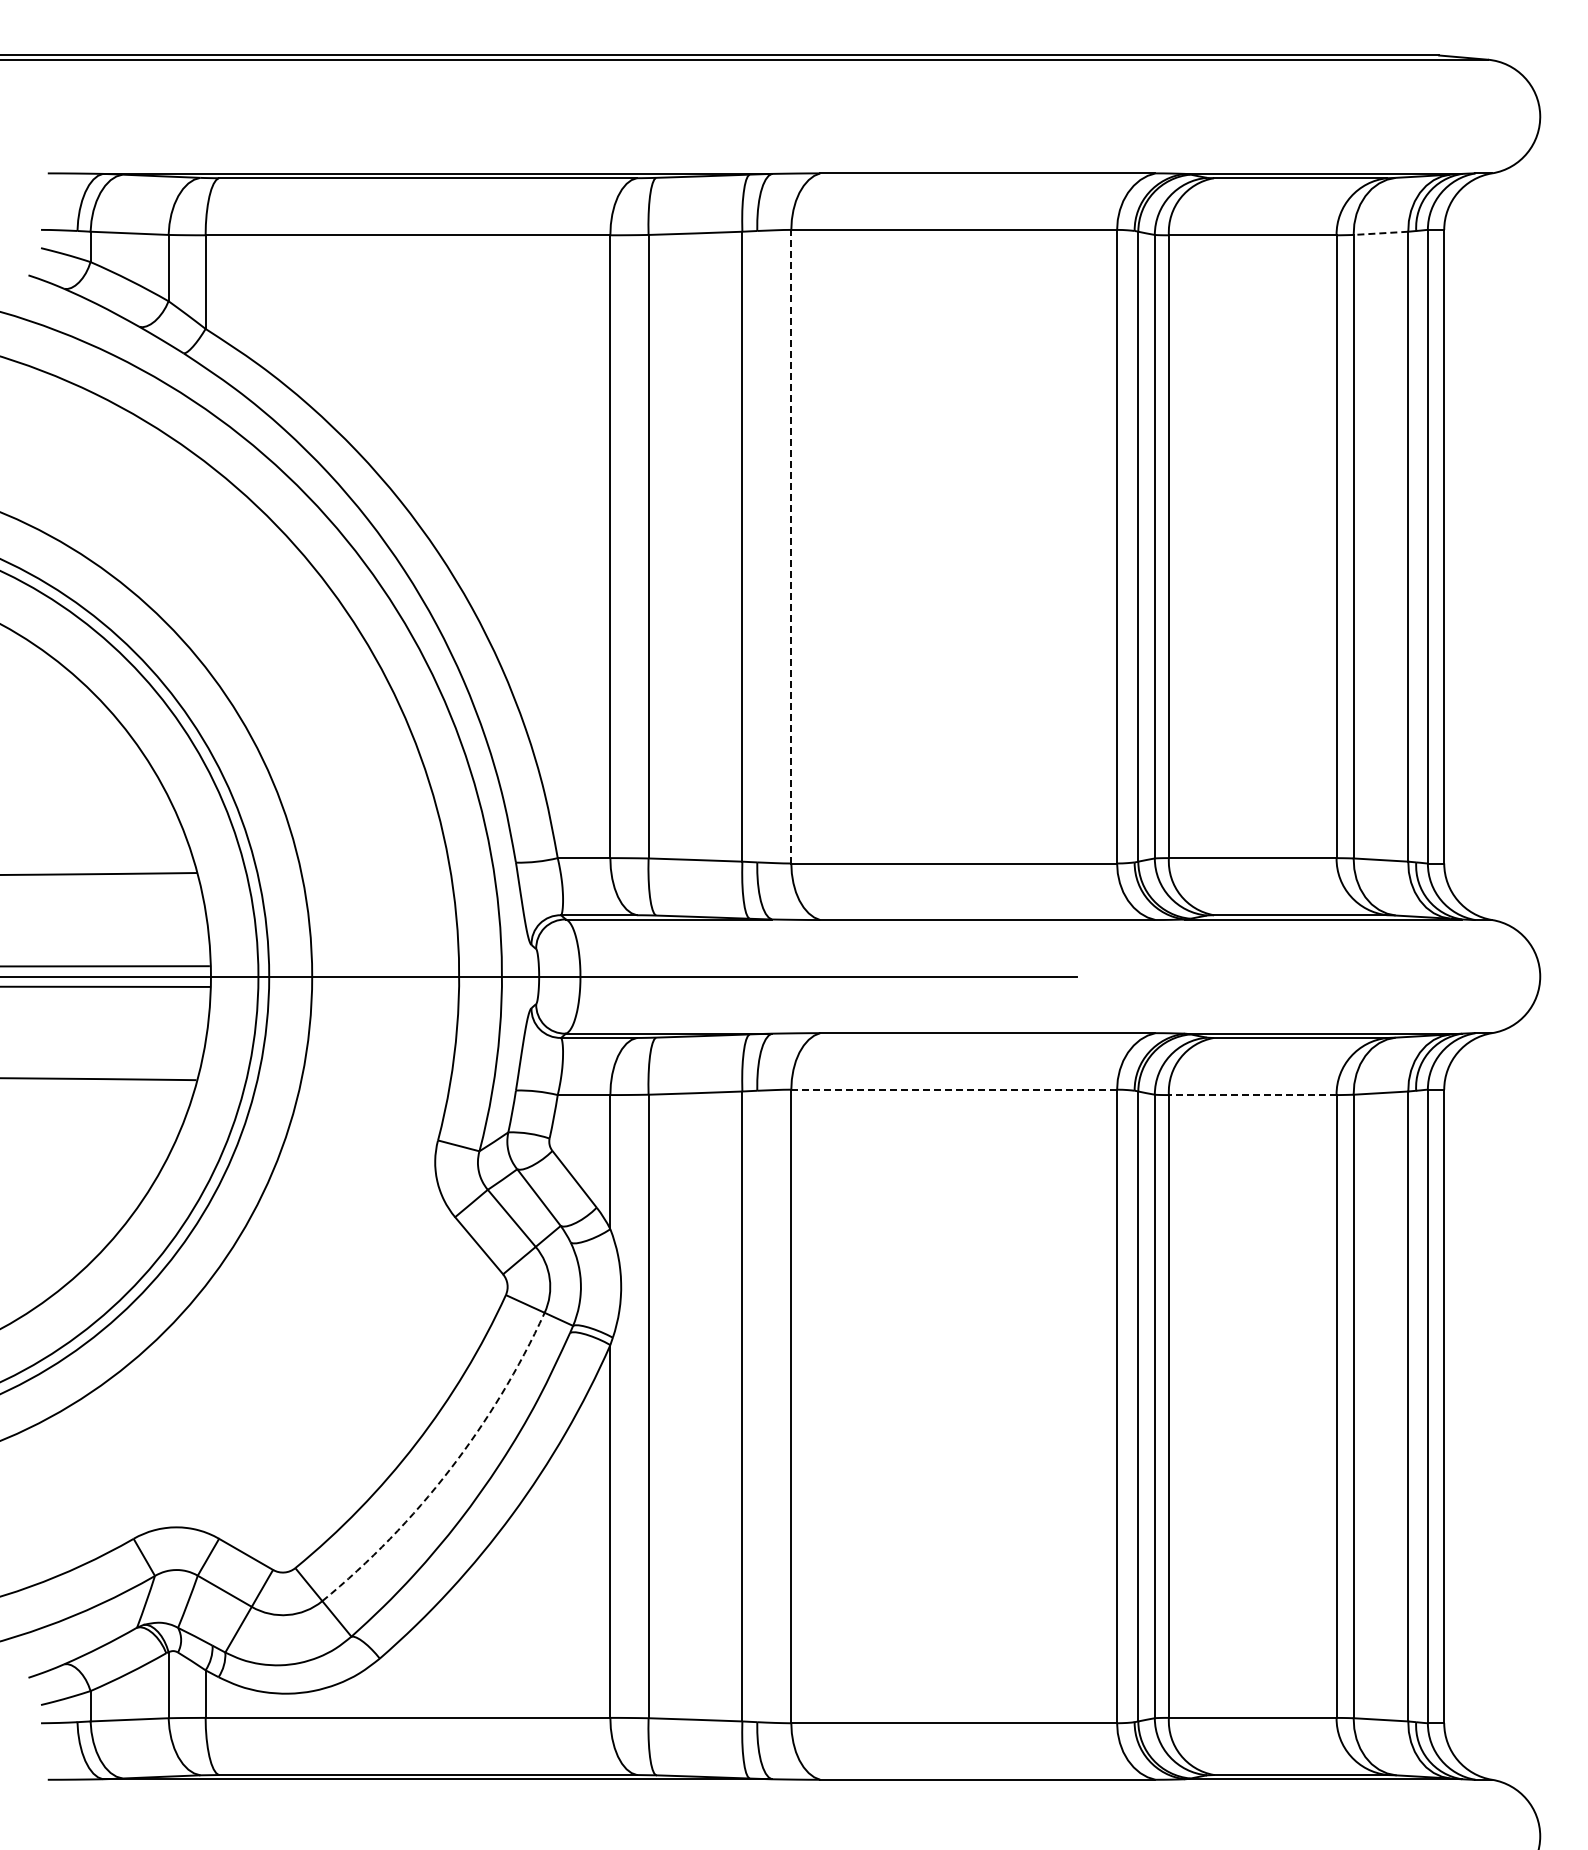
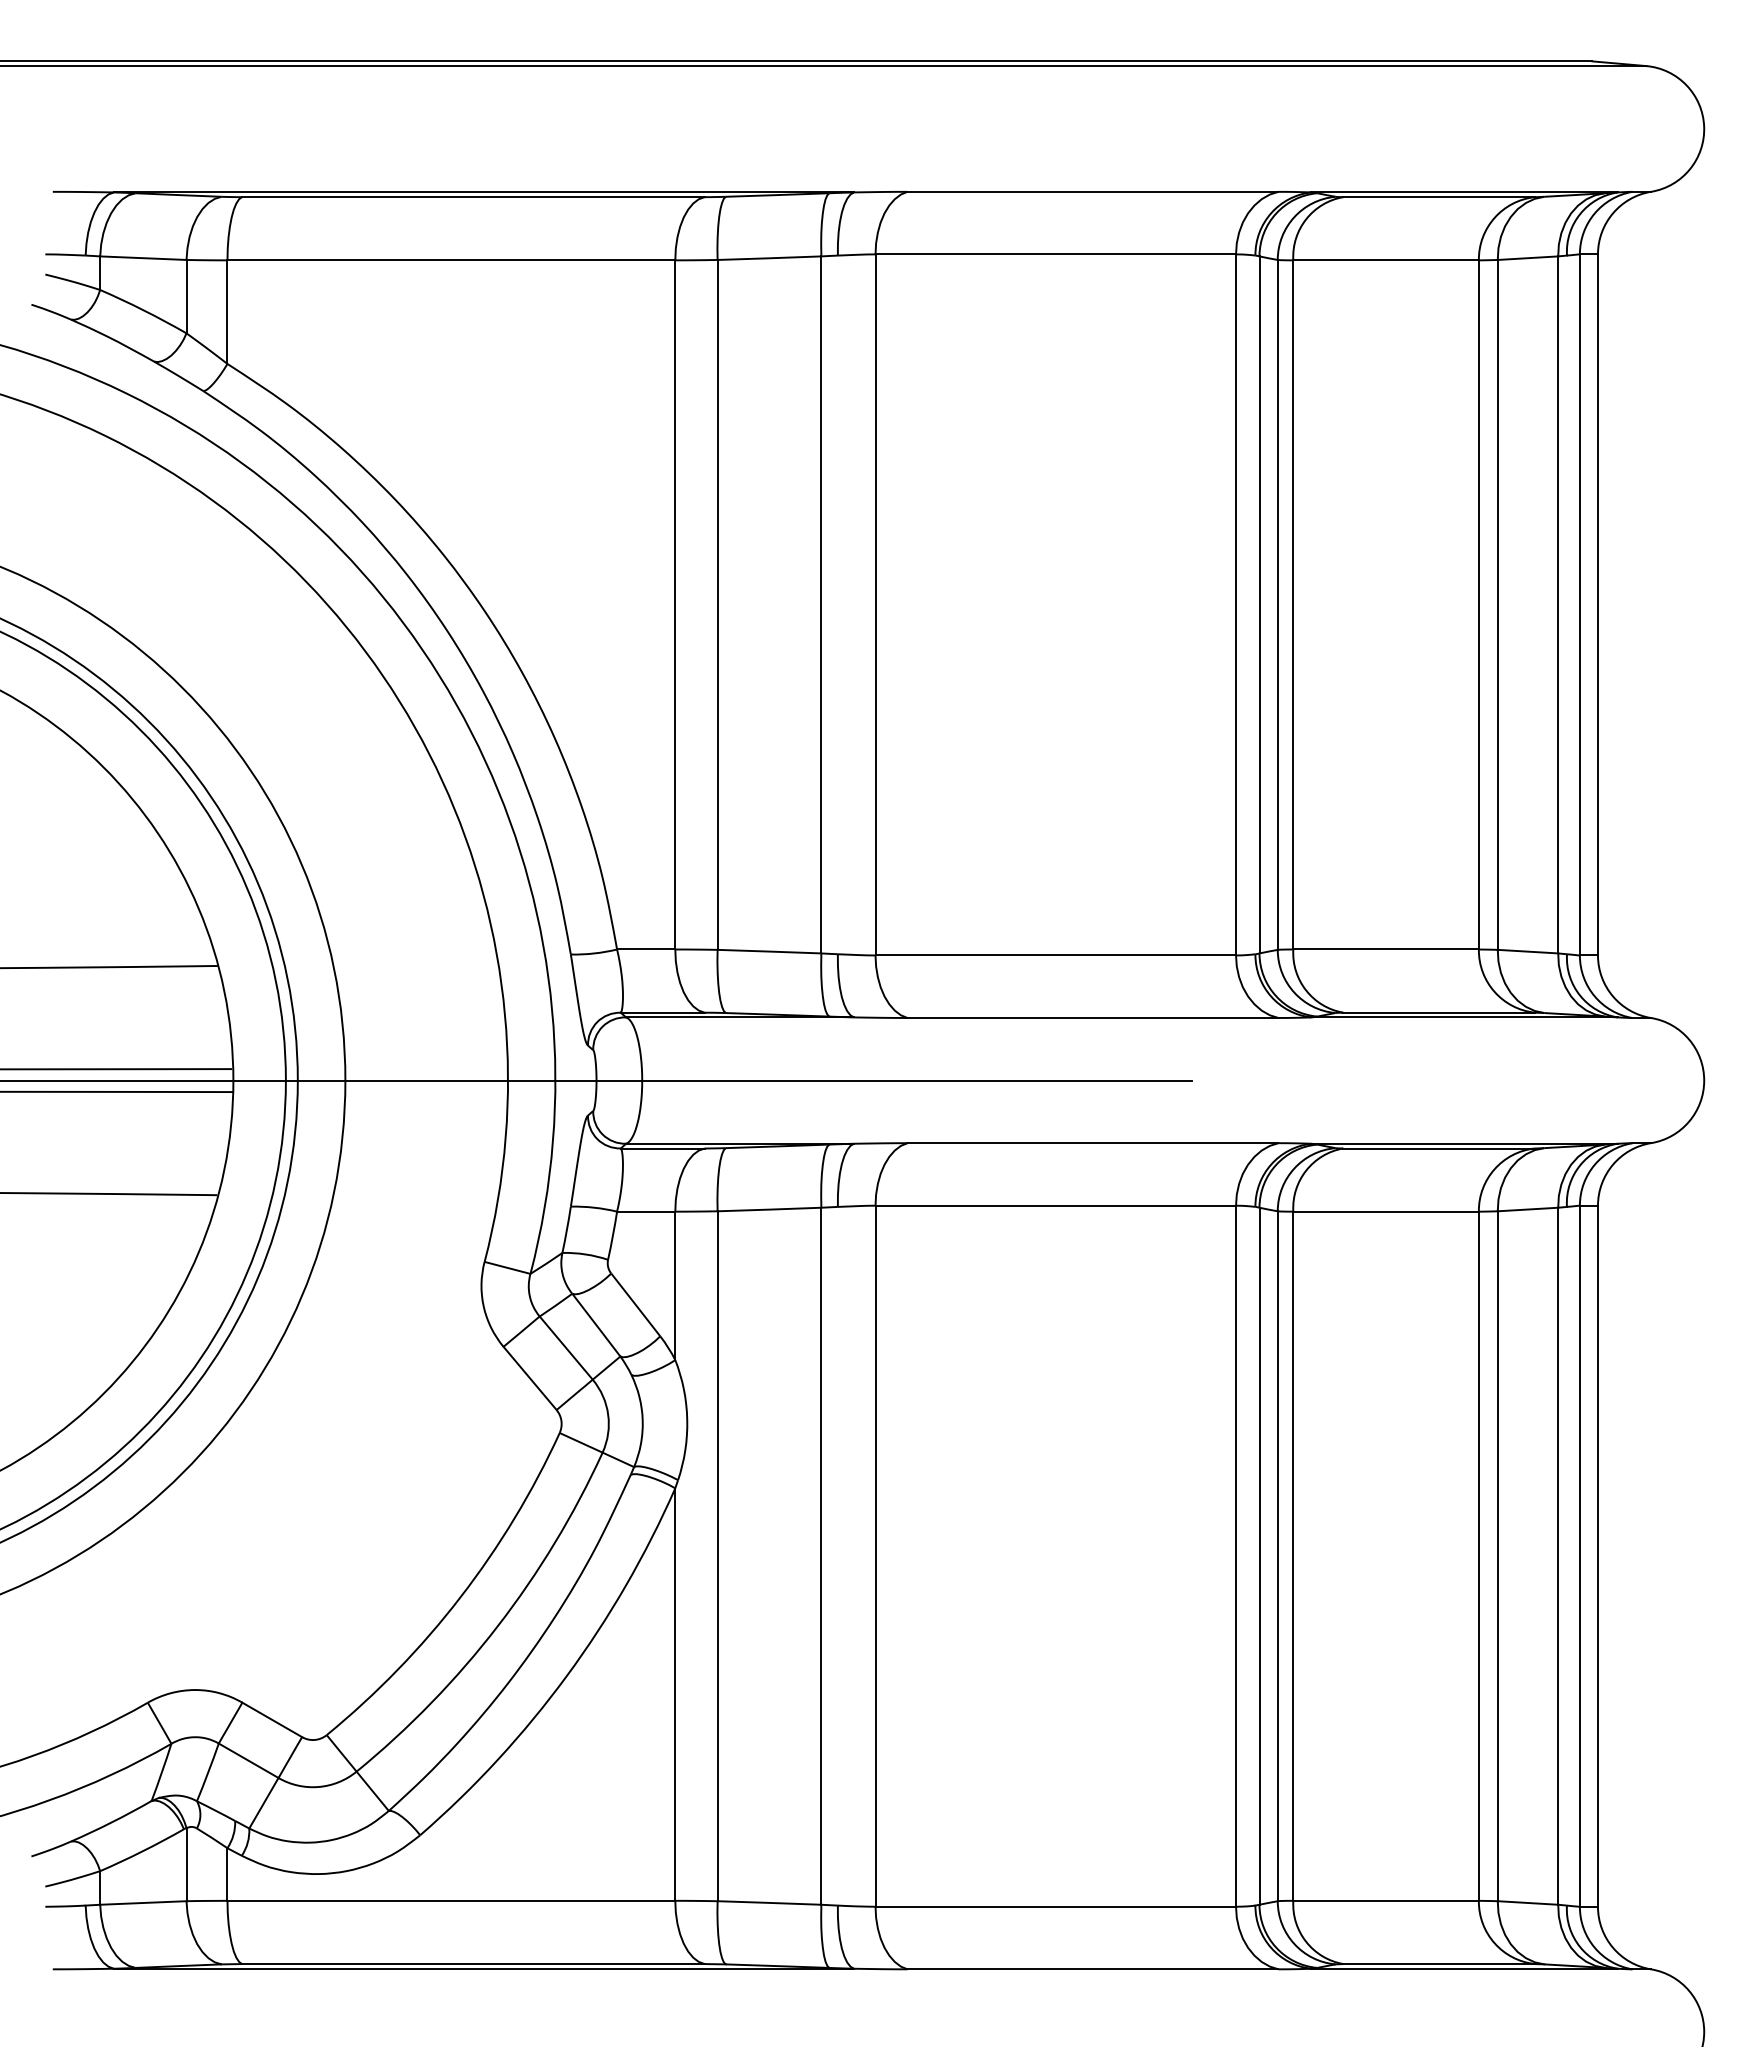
line: (1380, 233) -> (1527, 258), dashed -> solid
line: (791, 546) -> (875, 604), dashed -> solid
line: (954, 1089) -> (1056, 1205), dashed -> solid
line: (1252, 1095) -> (1385, 1212), dashed -> solid
arc: (450, 1469) -> (498, 1625), dashed -> solid

